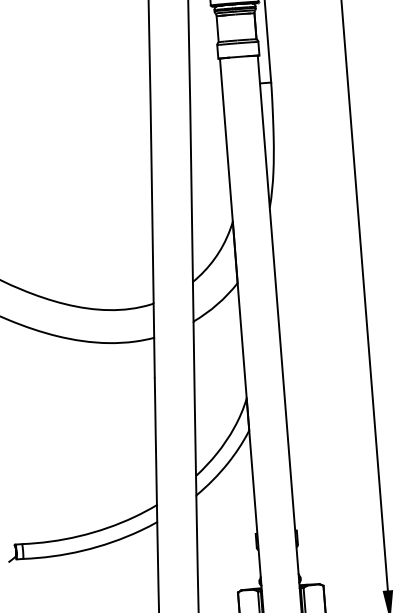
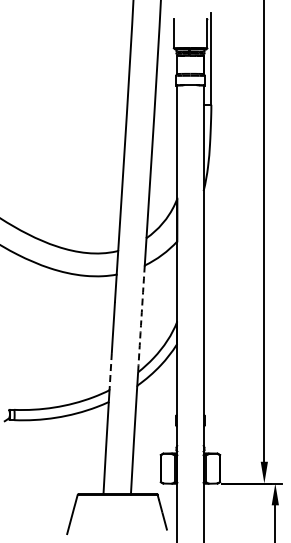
arc: (194, 398) -> (141, 318), solid -> dashed
line: (156, 477) -> (110, 371), solid -> dashed

